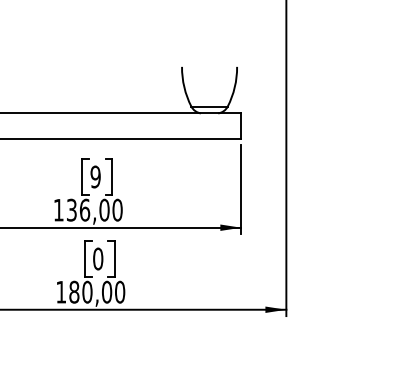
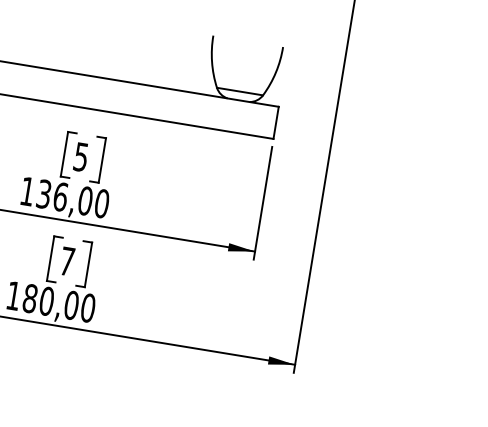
text: (95, 176) -> (81, 156), 9 -> 5
text: (98, 258) -> (67, 260), 0 -> 7

